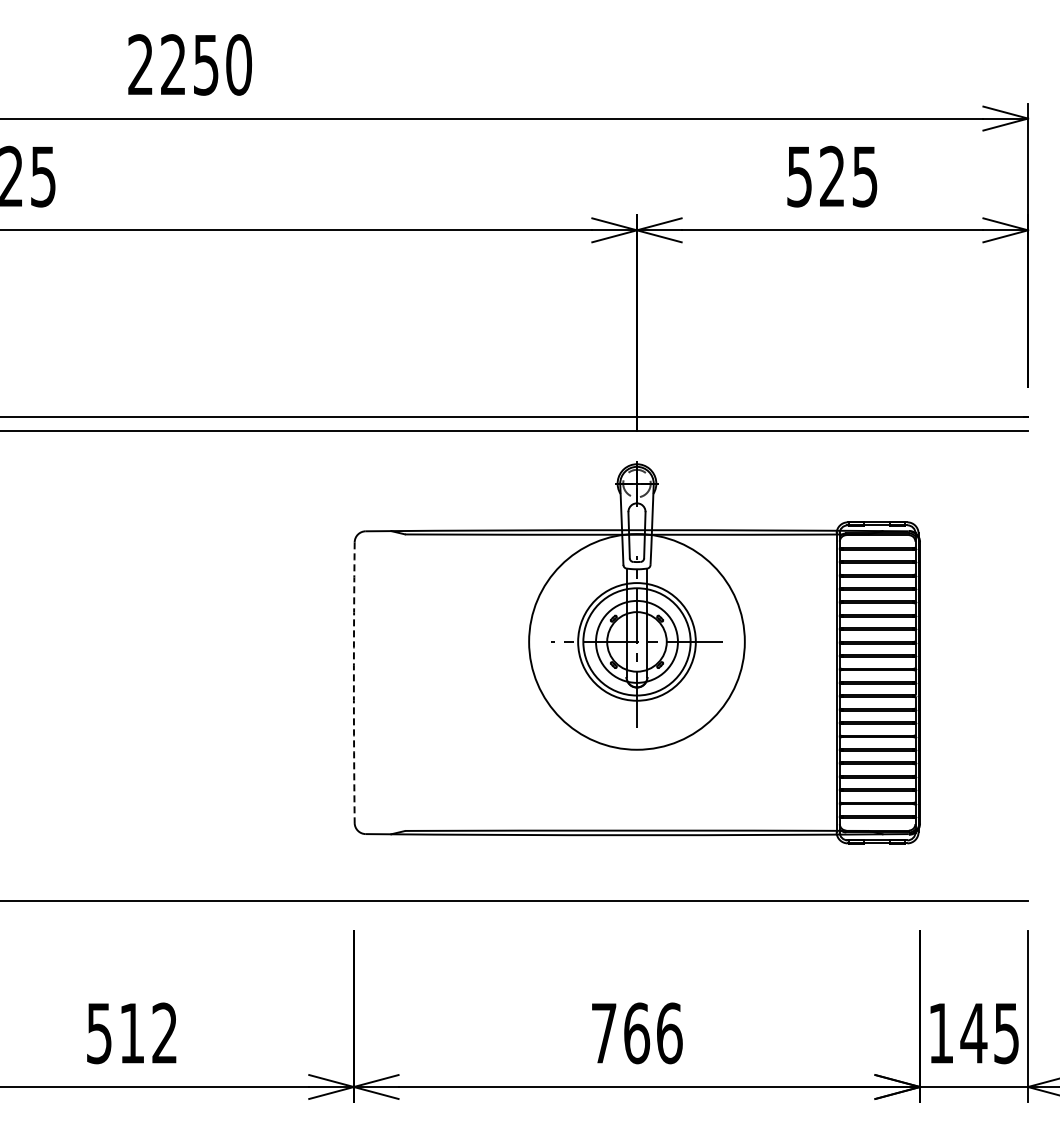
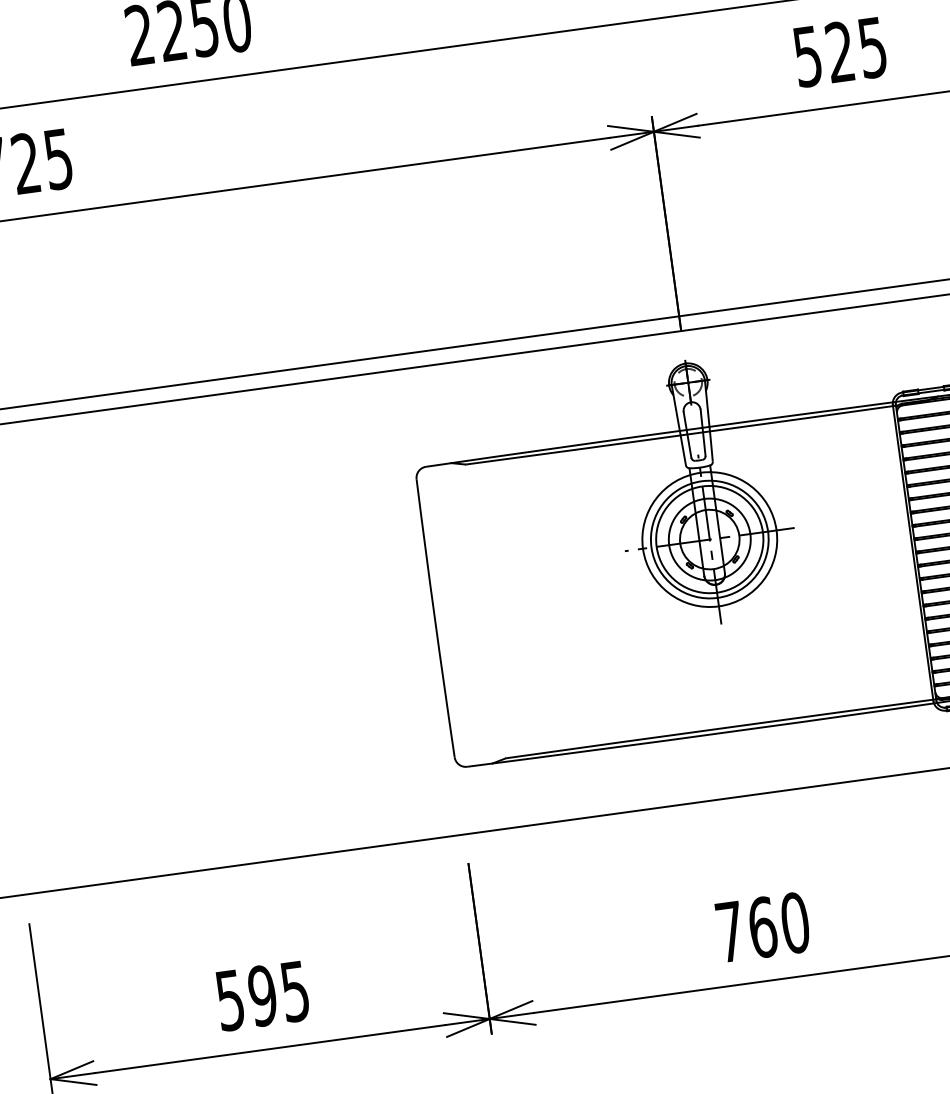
circle: (636, 641) -> (709, 539), size x0.62
arc: (353, 682) -> (434, 618), dashed -> solid
text: (147, 1033) -> (277, 993), 512 -> 595
text: (669, 1033) -> (795, 923), 766 -> 760

